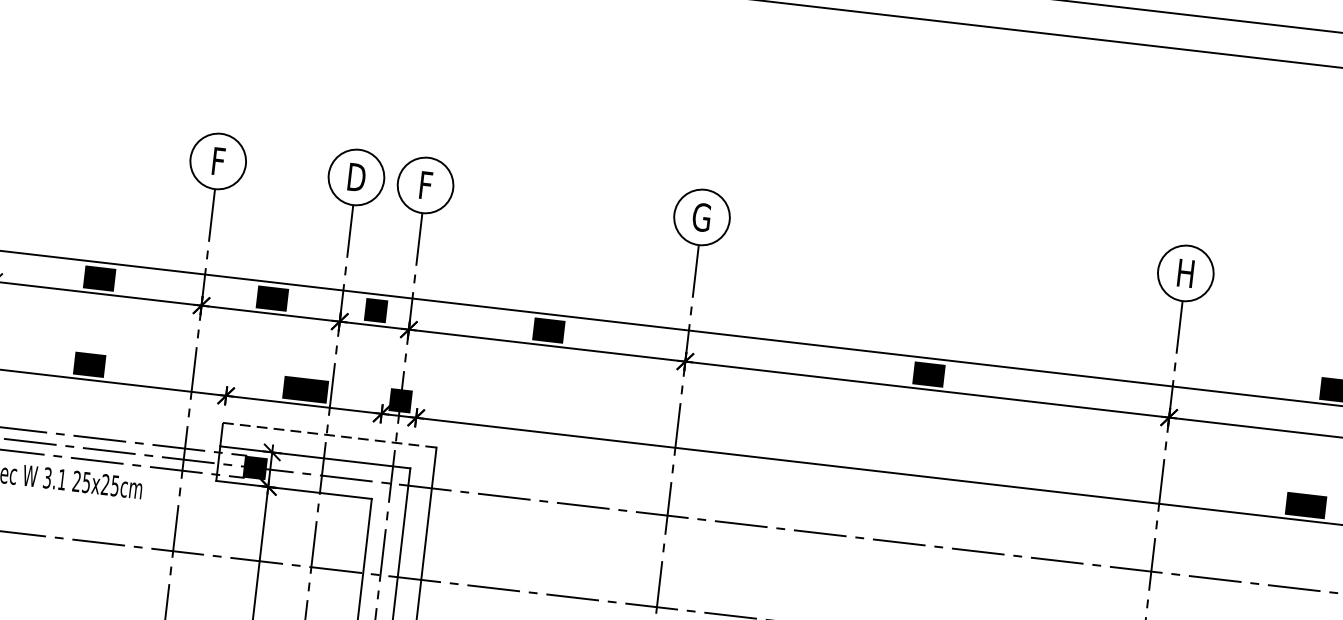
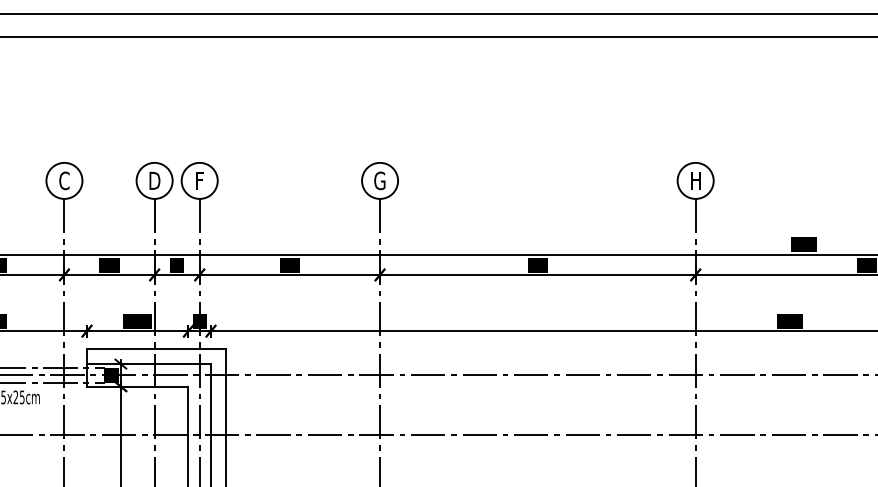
text: (218, 160) -> (64, 180), F -> C
line: (329, 434) -> (156, 348), dashed -> solid

